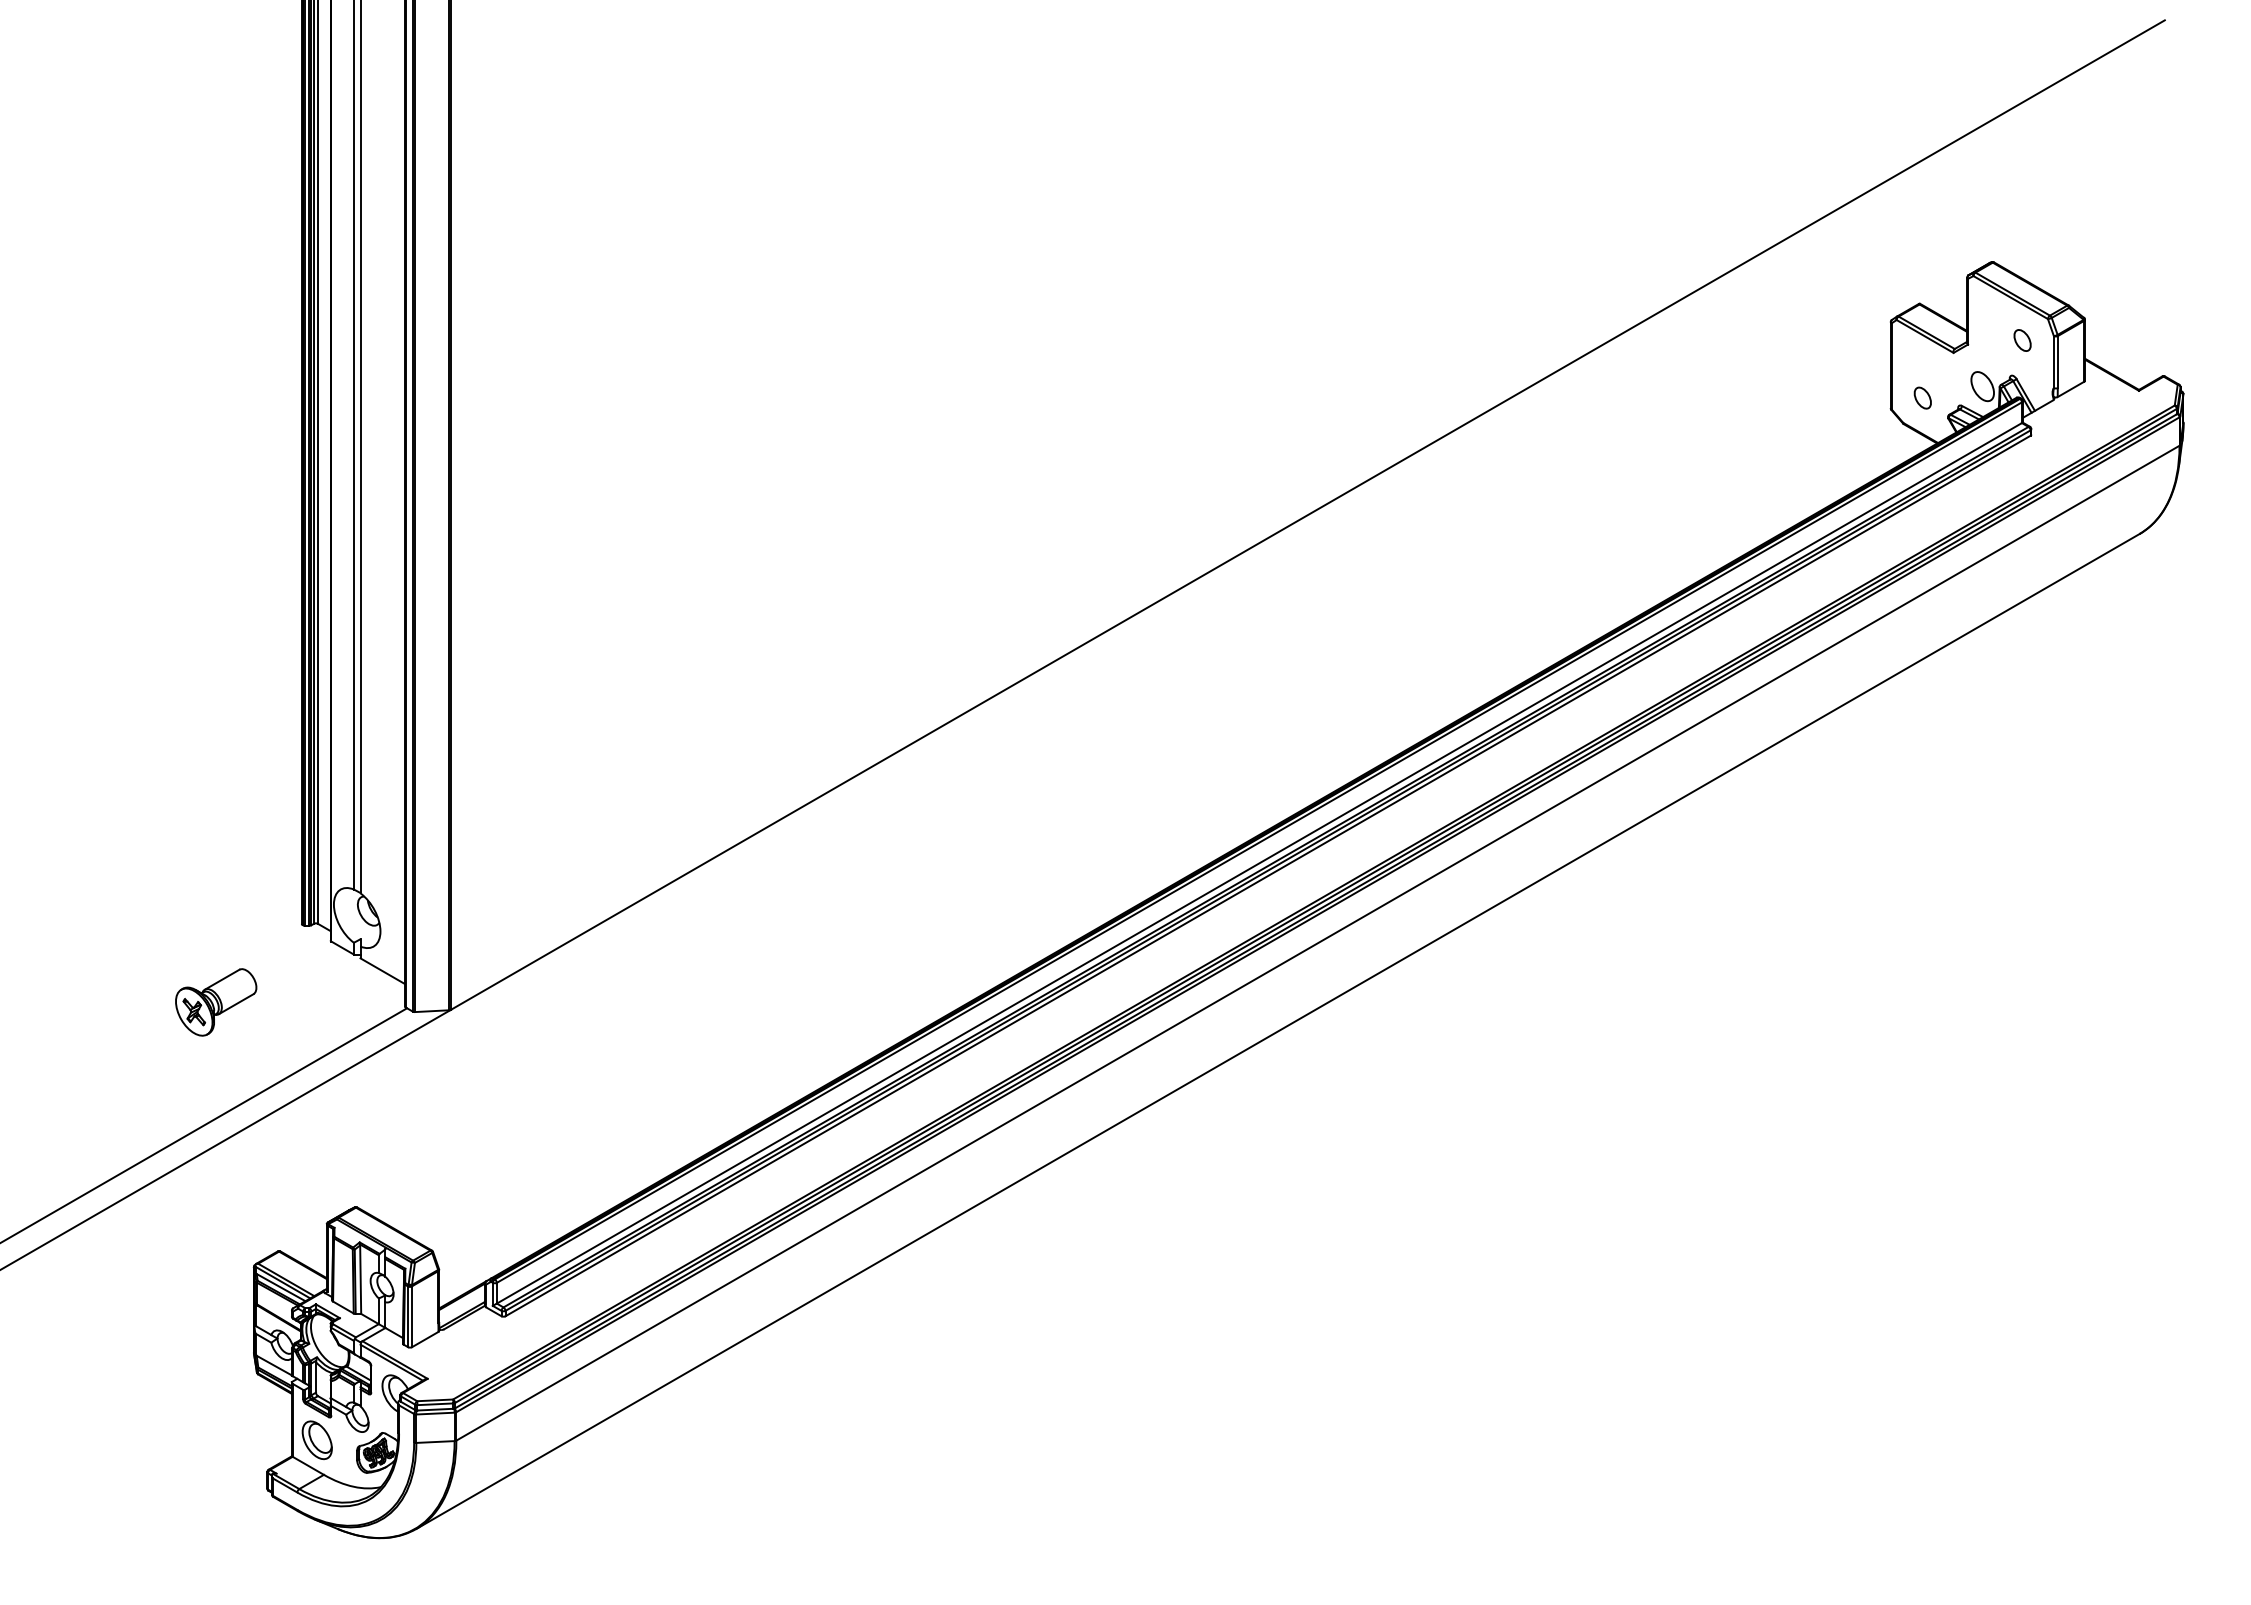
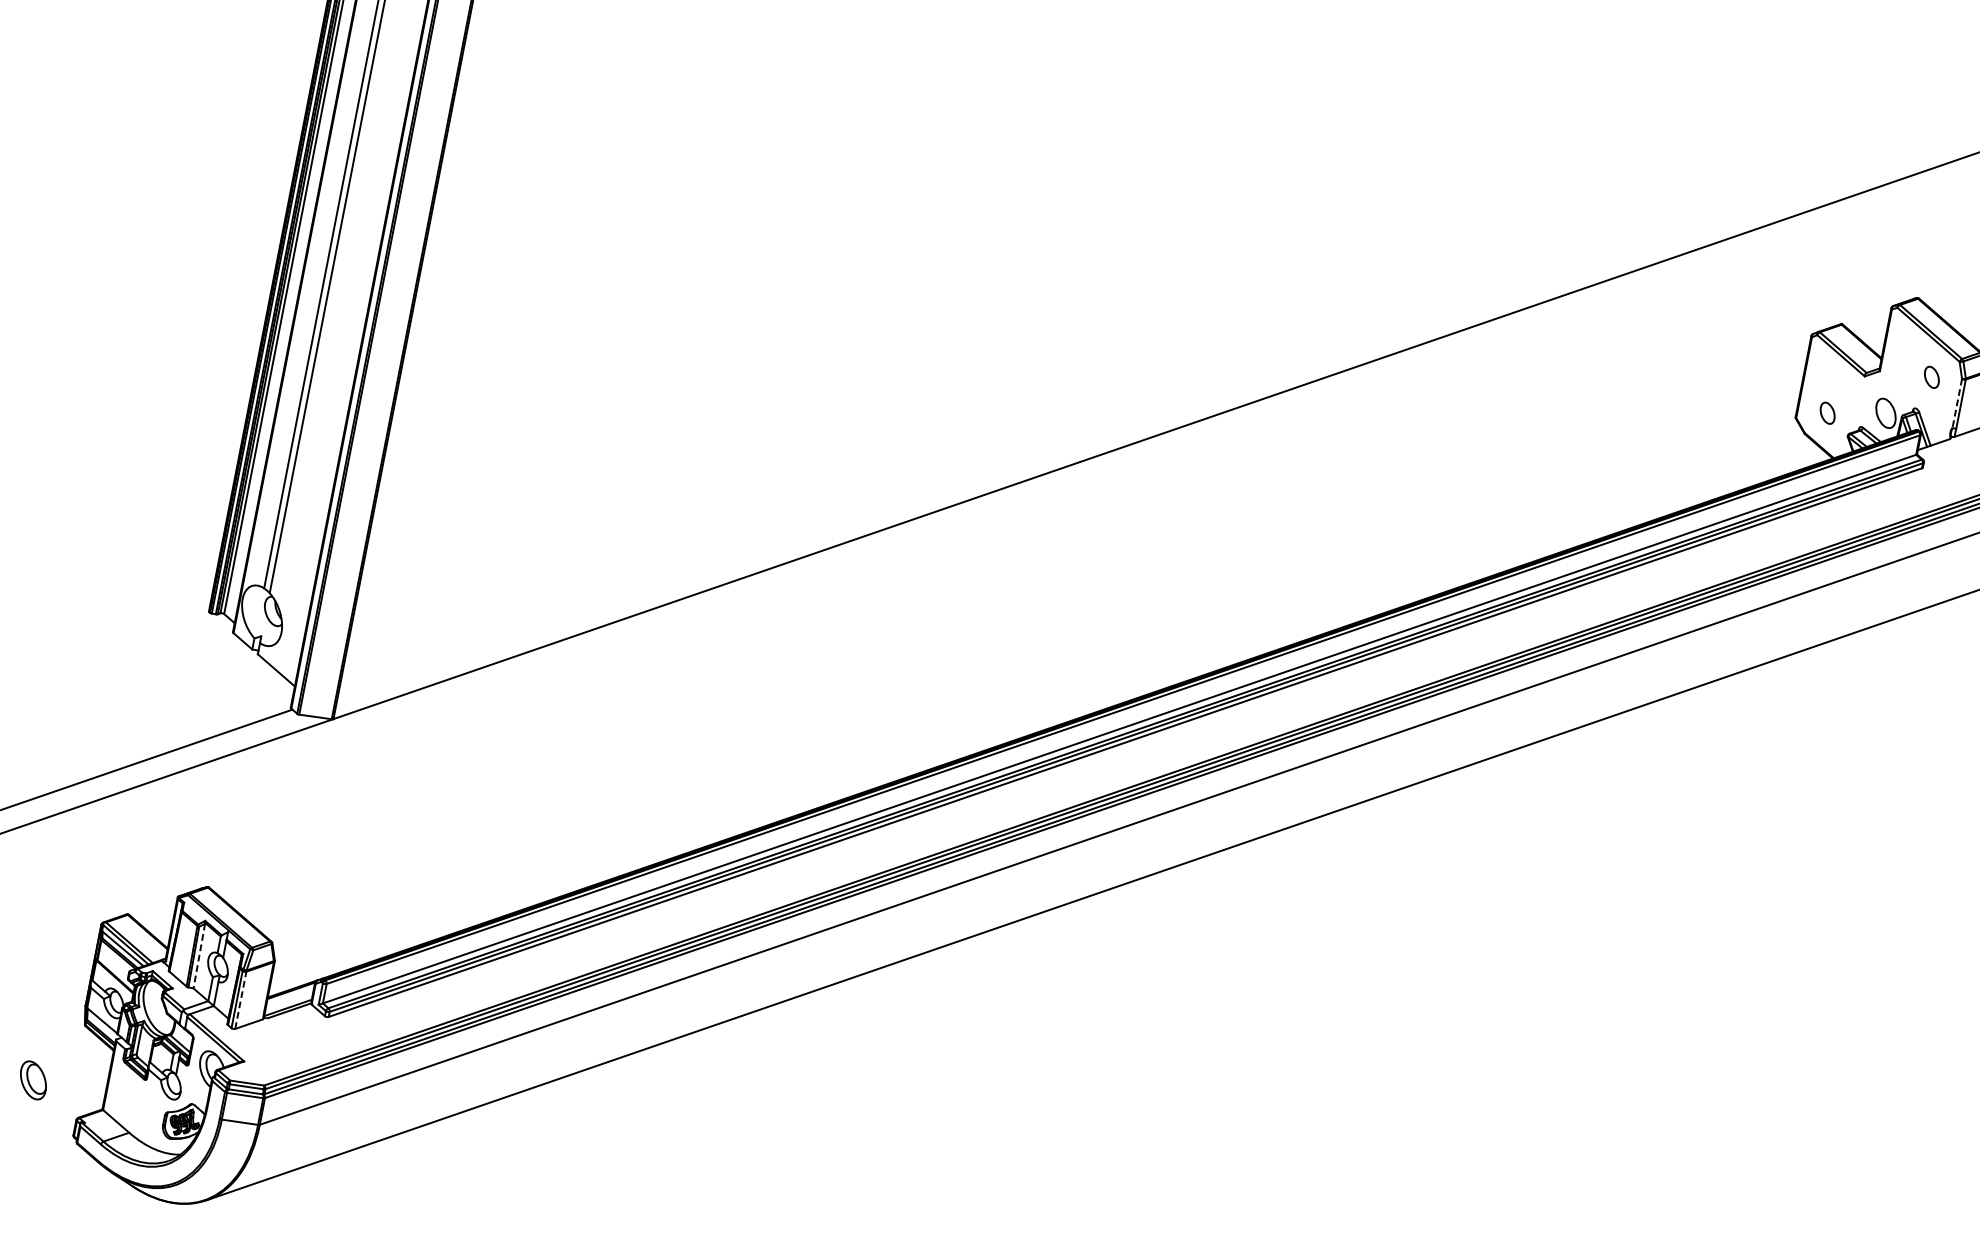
line: (2053, 362) -> (1956, 403), solid -> dashed
part: (216, 1002) -> (114, 669), removed
line: (360, 1280) -> (199, 956), solid -> dashed
line: (412, 1316) -> (241, 1000), solid -> dashed
part: (316, 1440) -> (32, 1080), moved

